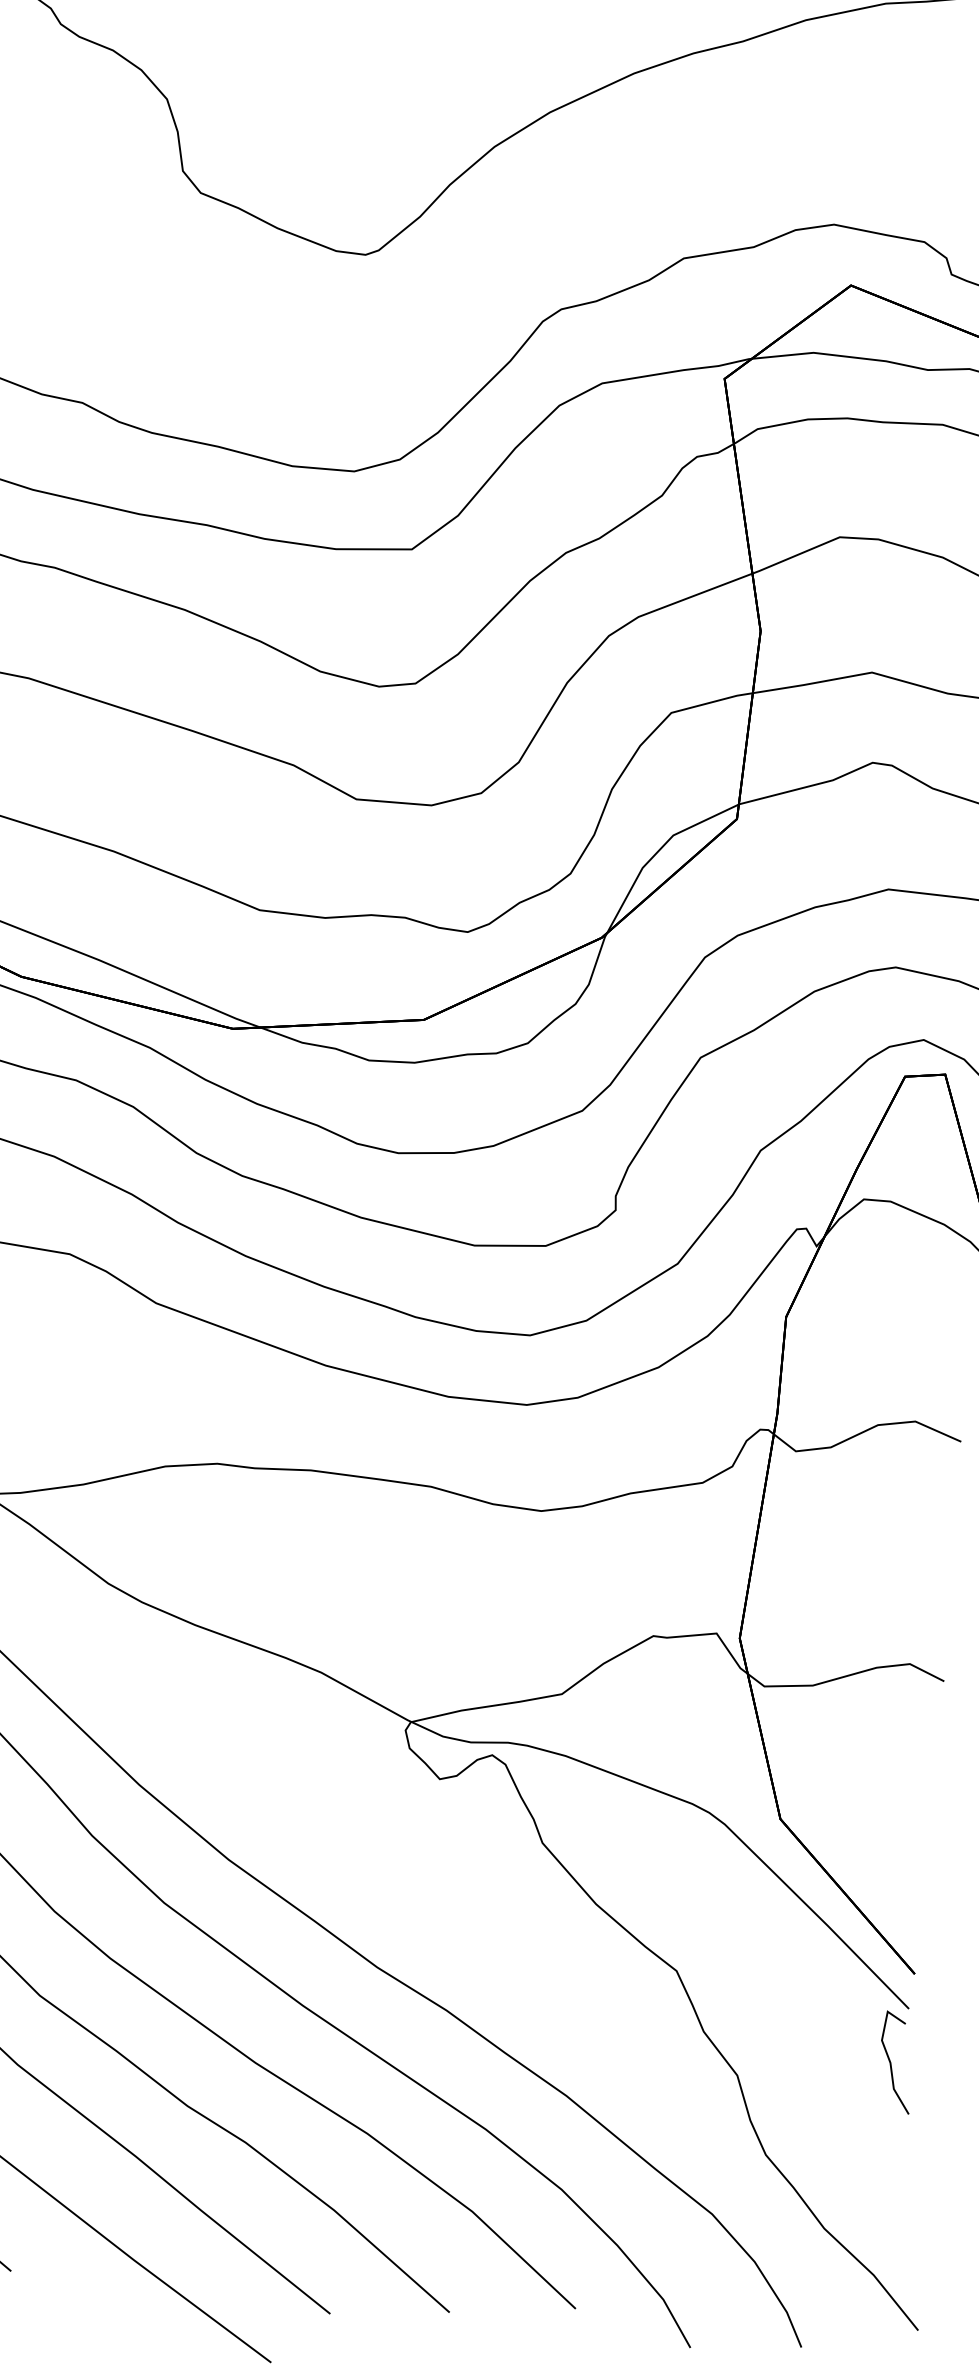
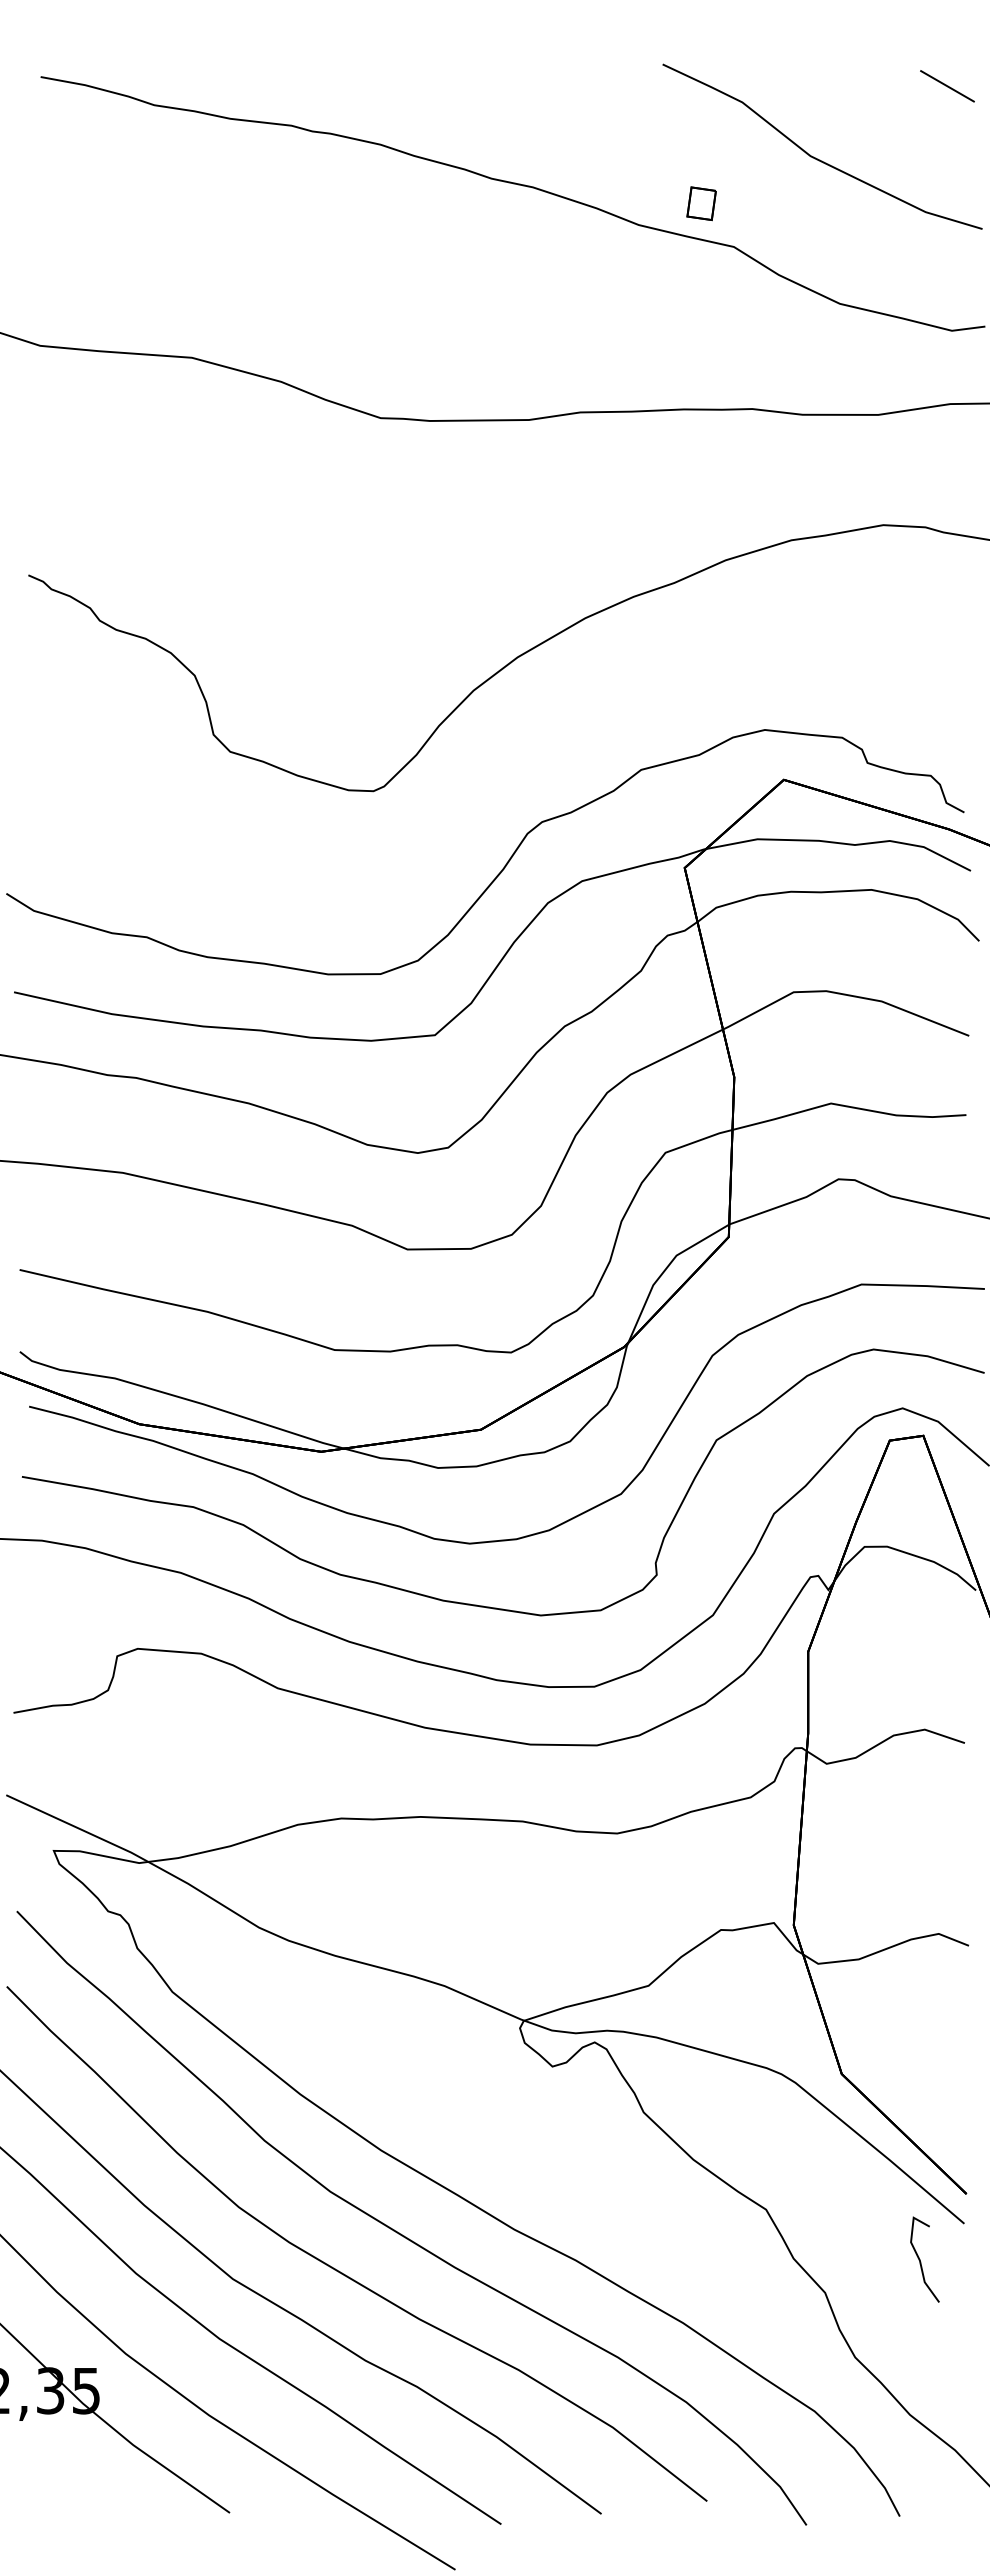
curve: (891, 2061) -> (920, 2259), moved

